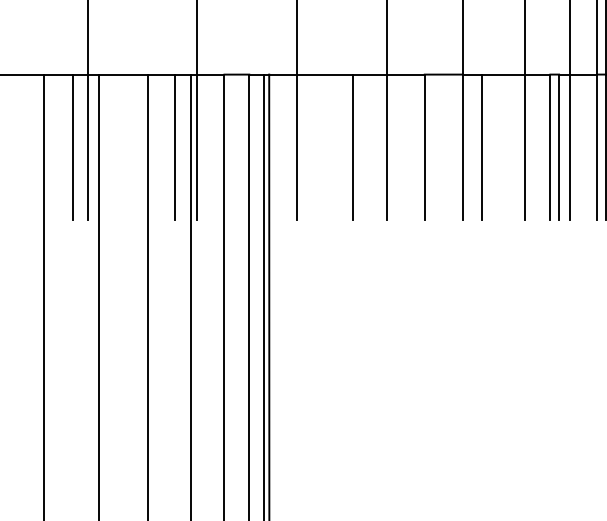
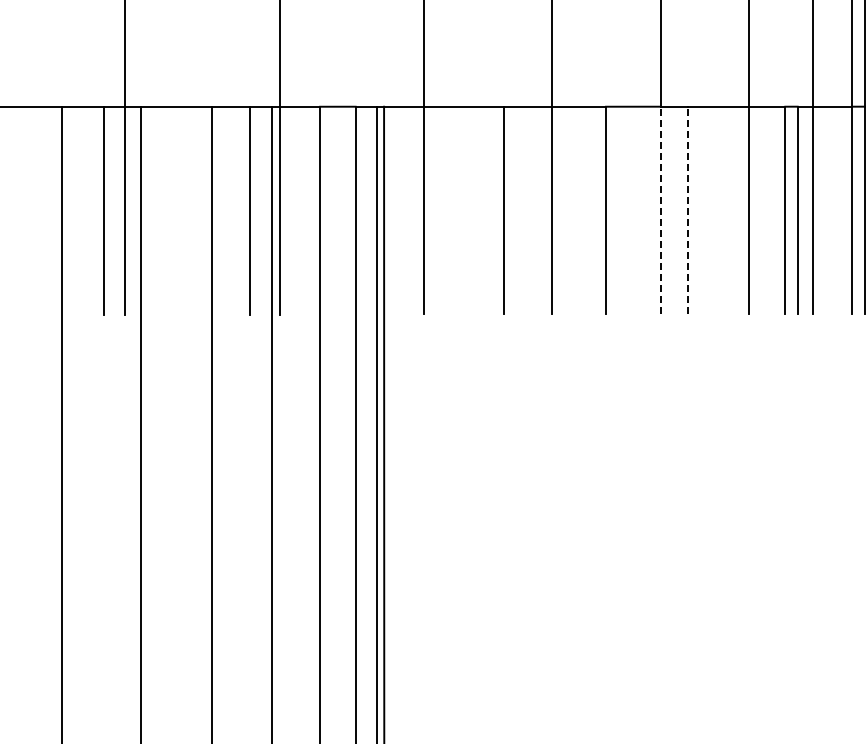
line: (462, 147) -> (660, 210), solid -> dashed
line: (482, 147) -> (688, 210), solid -> dashed

